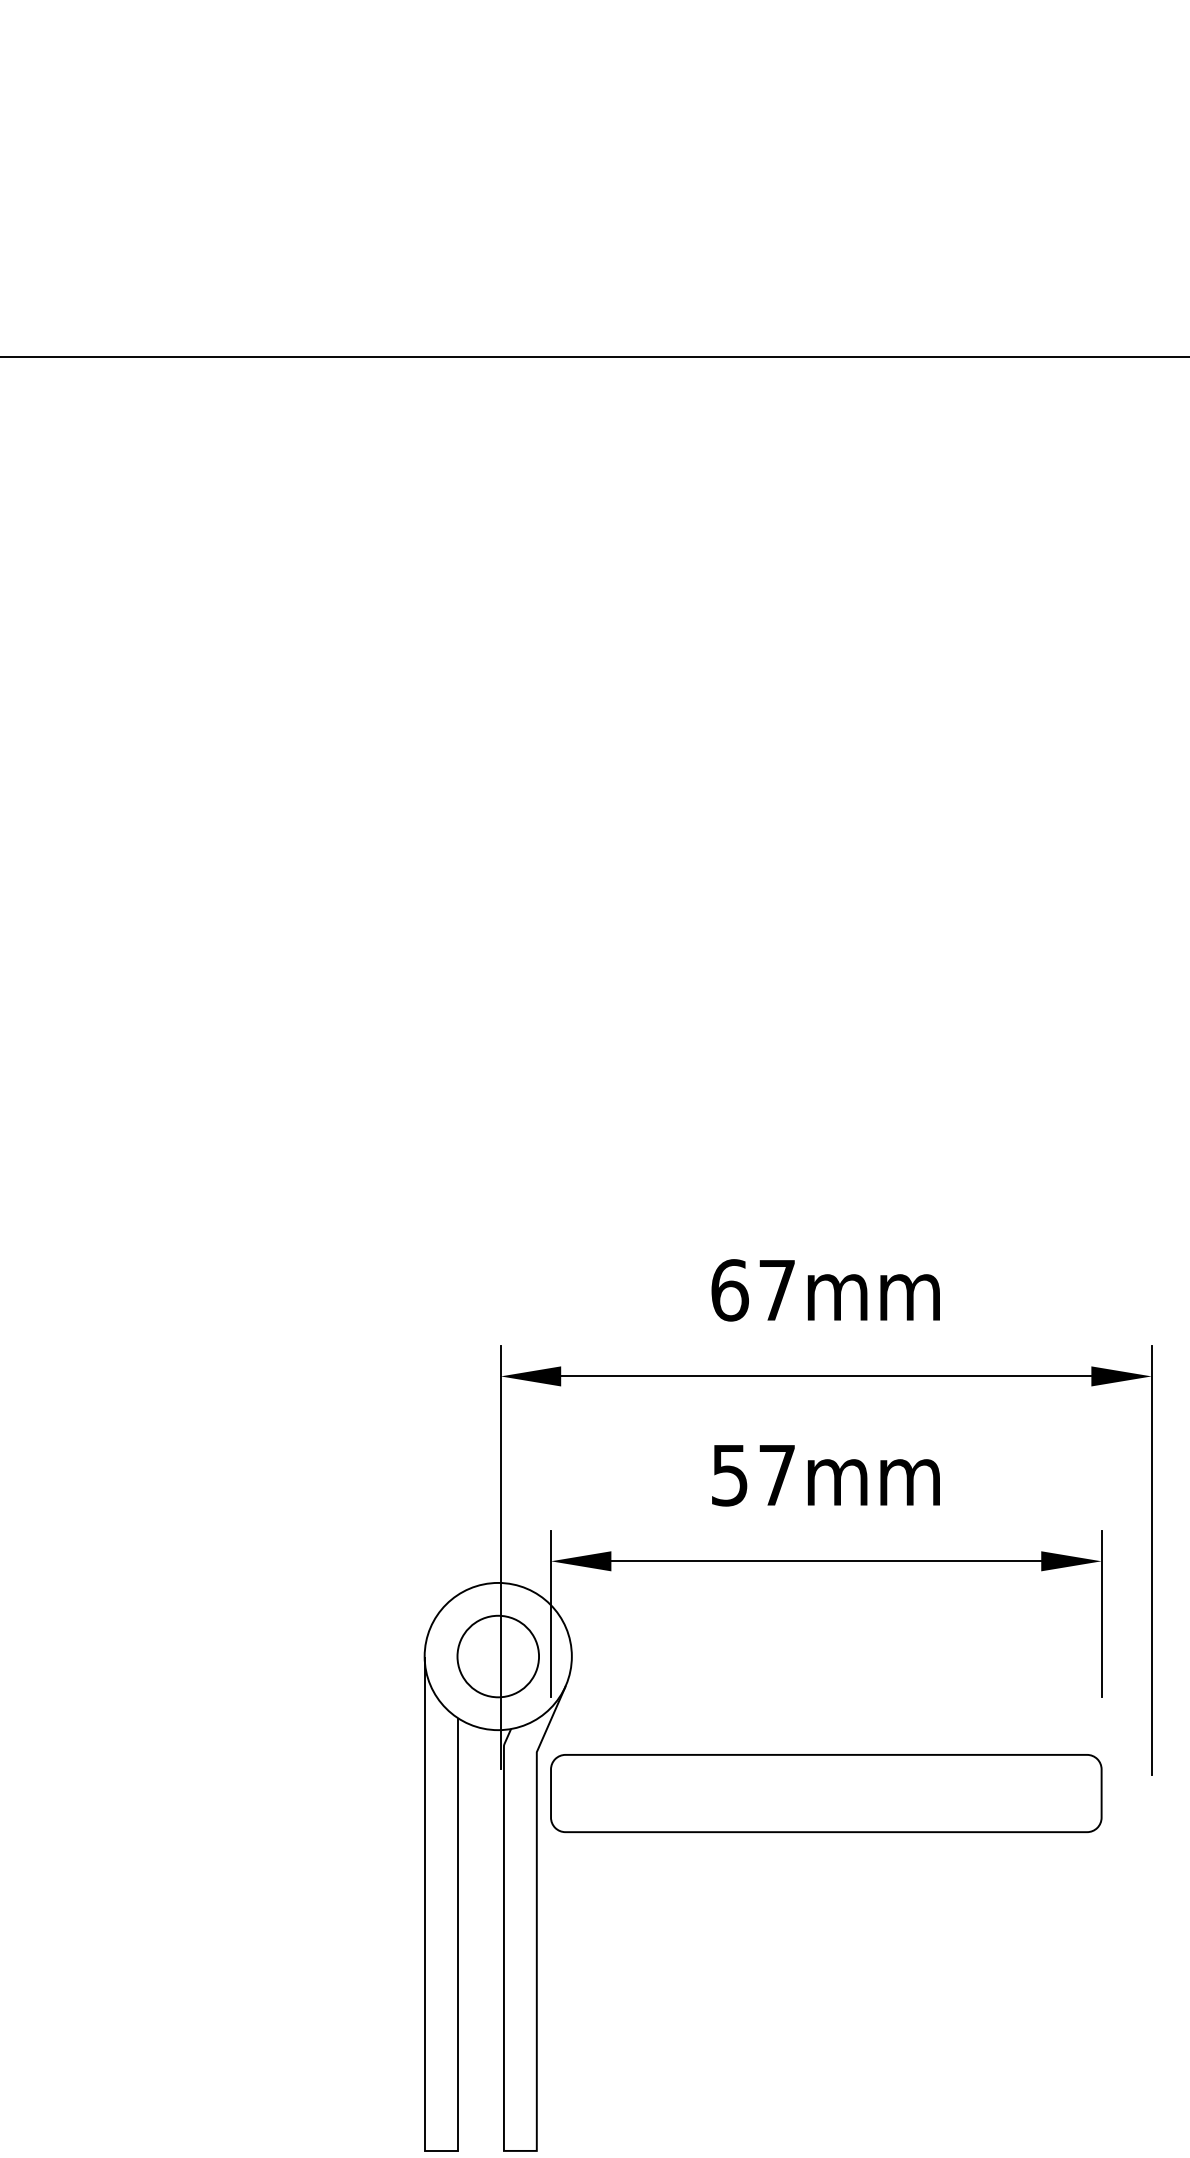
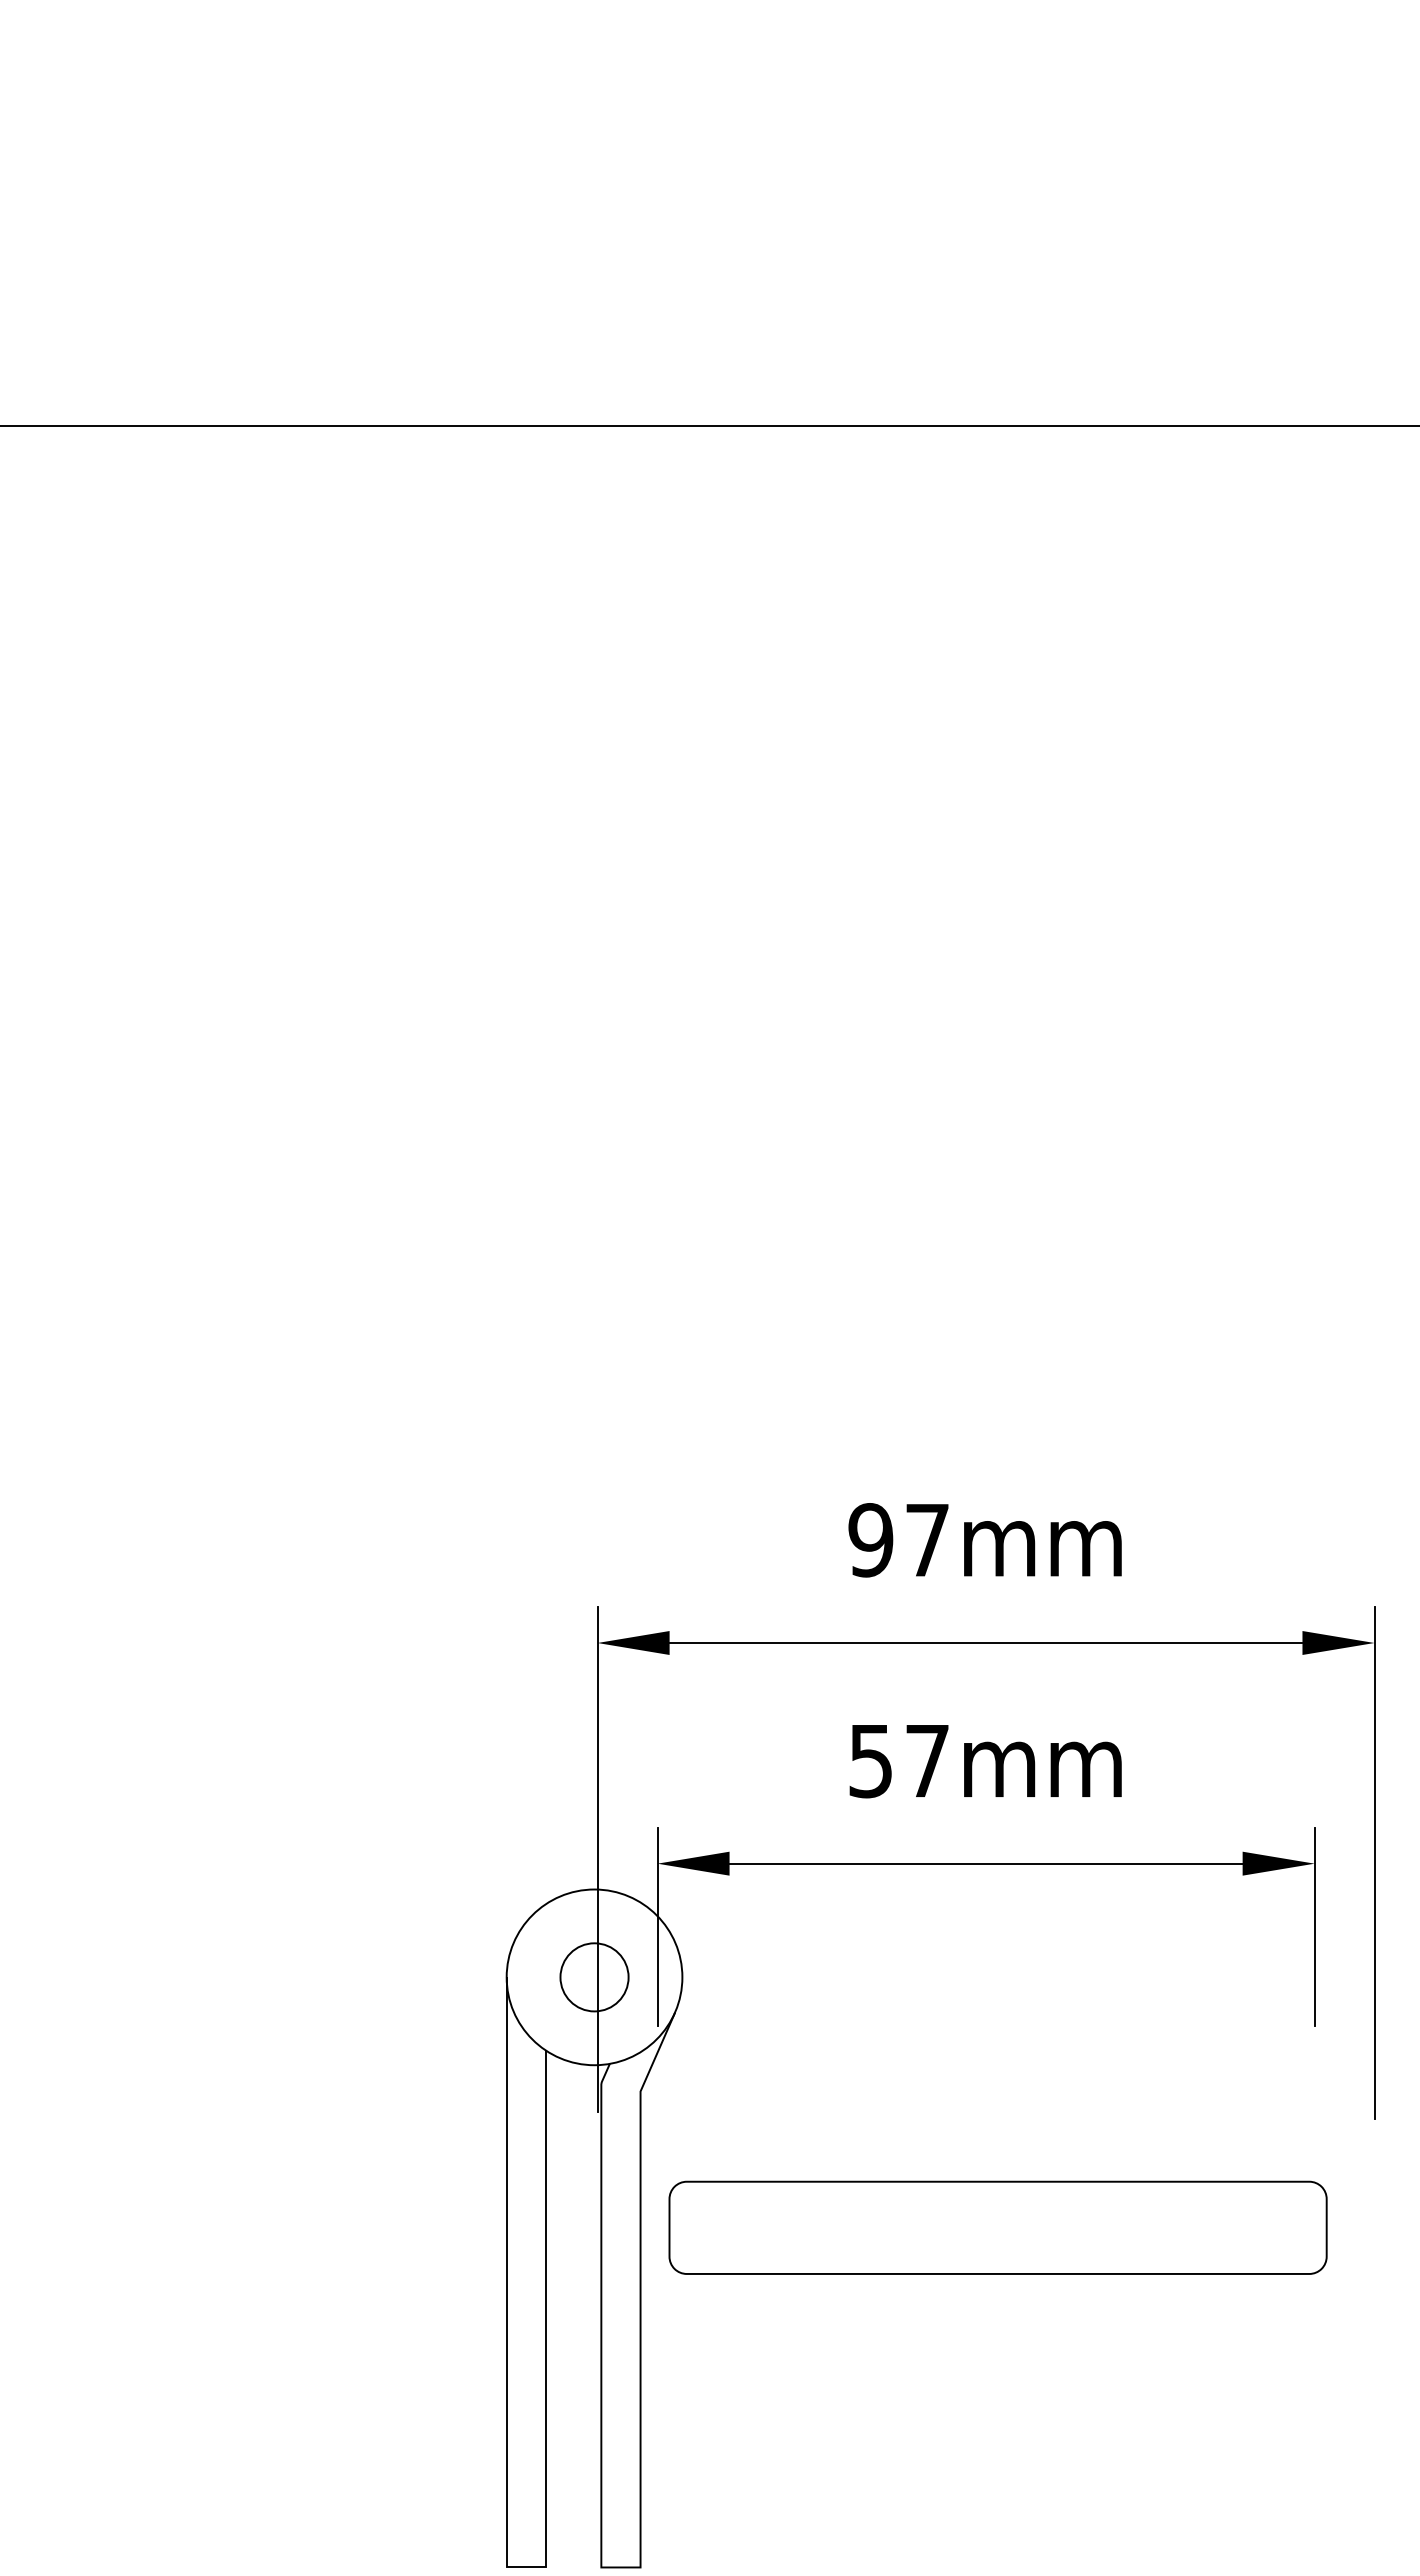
text: (729, 1290) -> (870, 1540), 67mm -> 97mm
circle: (498, 1656) -> (594, 1977), size x0.7
part: (825, 1793) -> (997, 2227), moved

